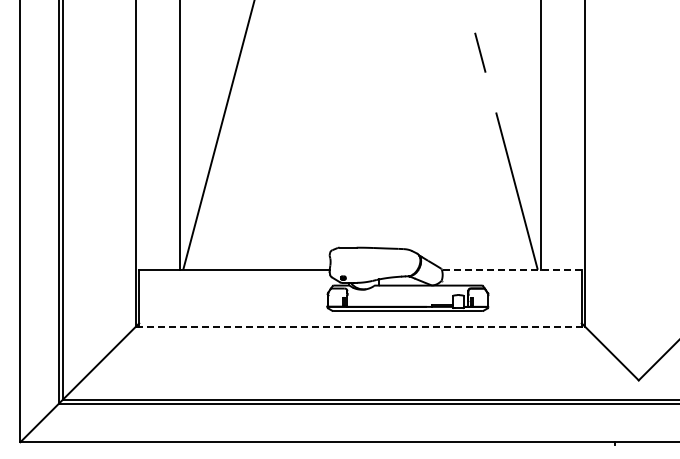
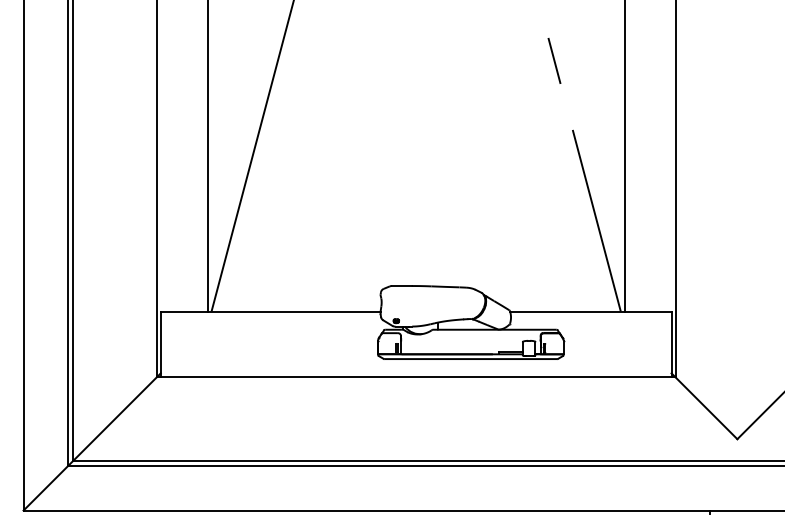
line: (511, 269) -> (590, 311), dashed -> solid
line: (360, 326) -> (416, 376), dashed -> solid

